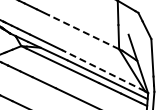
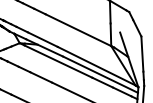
line: (84, 32) -> (78, 30), dashed -> solid
line: (103, 70) -> (96, 66), dashed -> solid

